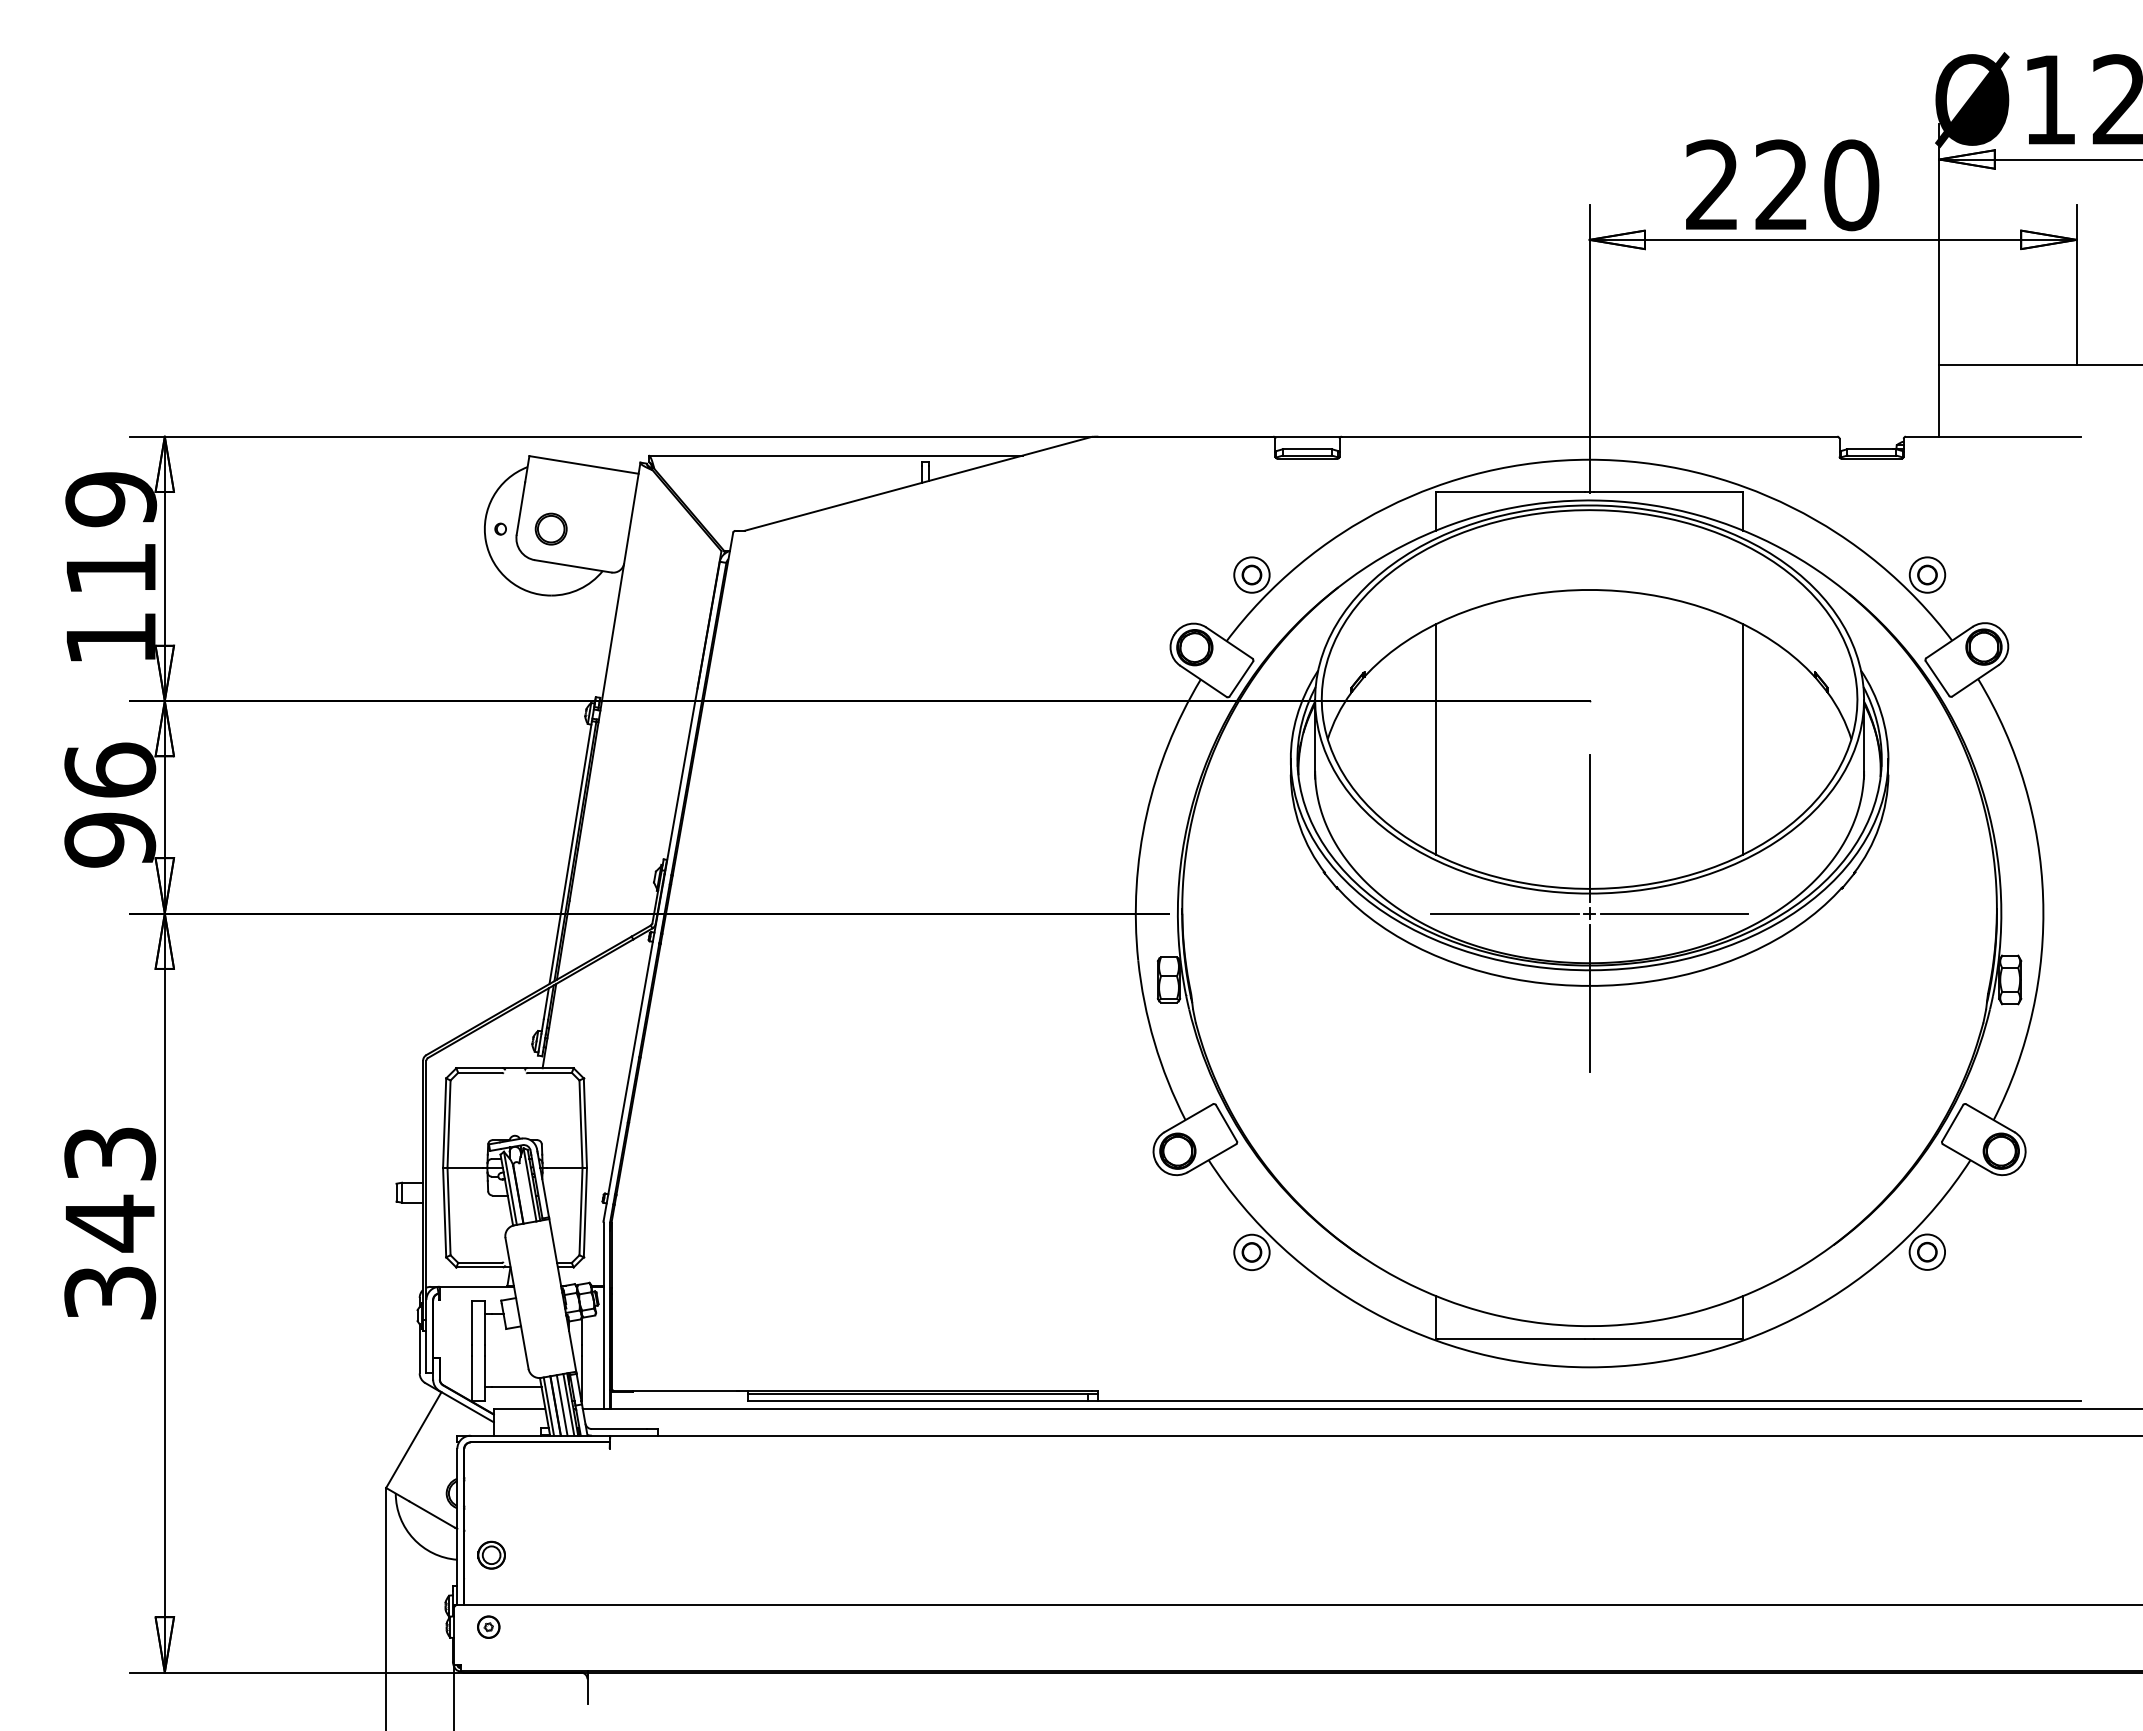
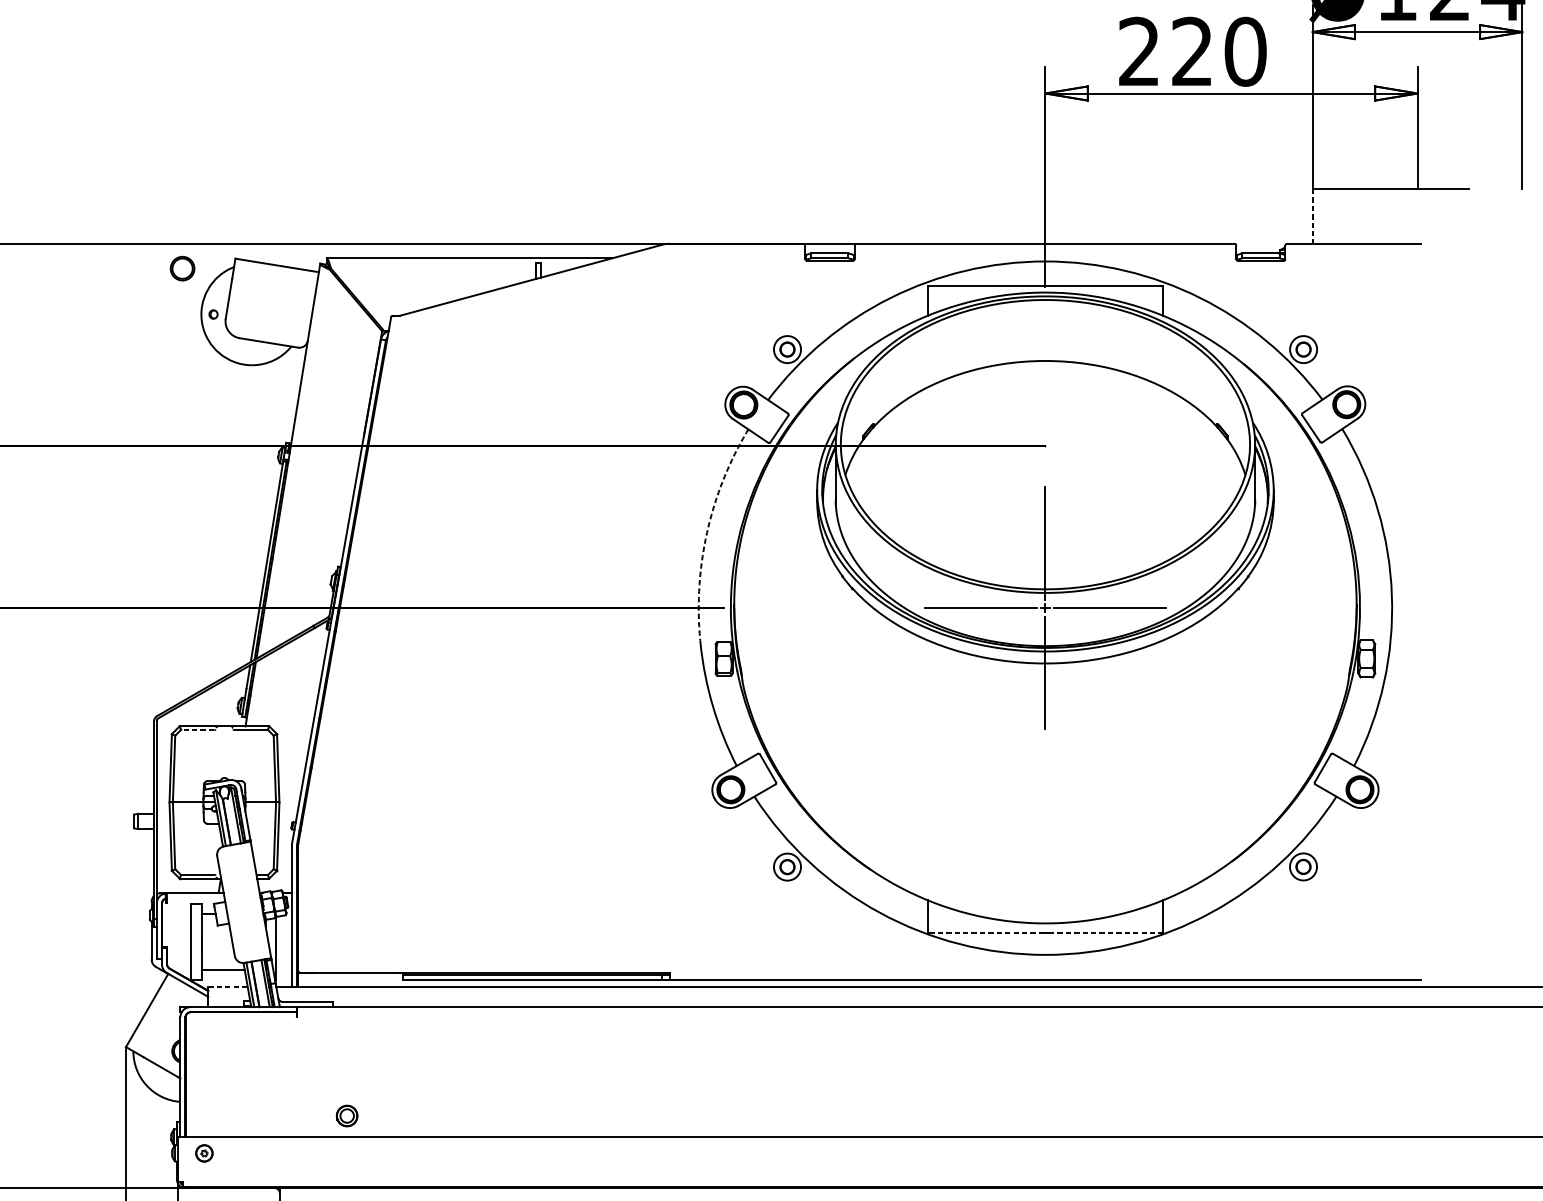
line: (1939, 400) -> (1312, 216), solid -> dashed
part: (550, 528) -> (182, 268), moved
line: (1435, 739) -> (927, 475), removed
line: (1743, 739) -> (1163, 475), removed
arc: (1146, 814) -> (706, 532), solid -> dashed
line: (479, 1072) -> (197, 729), solid -> dashed
line: (1511, 1338) -> (985, 932), solid -> dashed
line: (1667, 1338) -> (1104, 932), solid -> dashed
line: (561, 1405) -> (259, 984), removed
line: (519, 1409) -> (227, 987), solid -> dashed
part: (491, 1554) -> (347, 1115), moved

